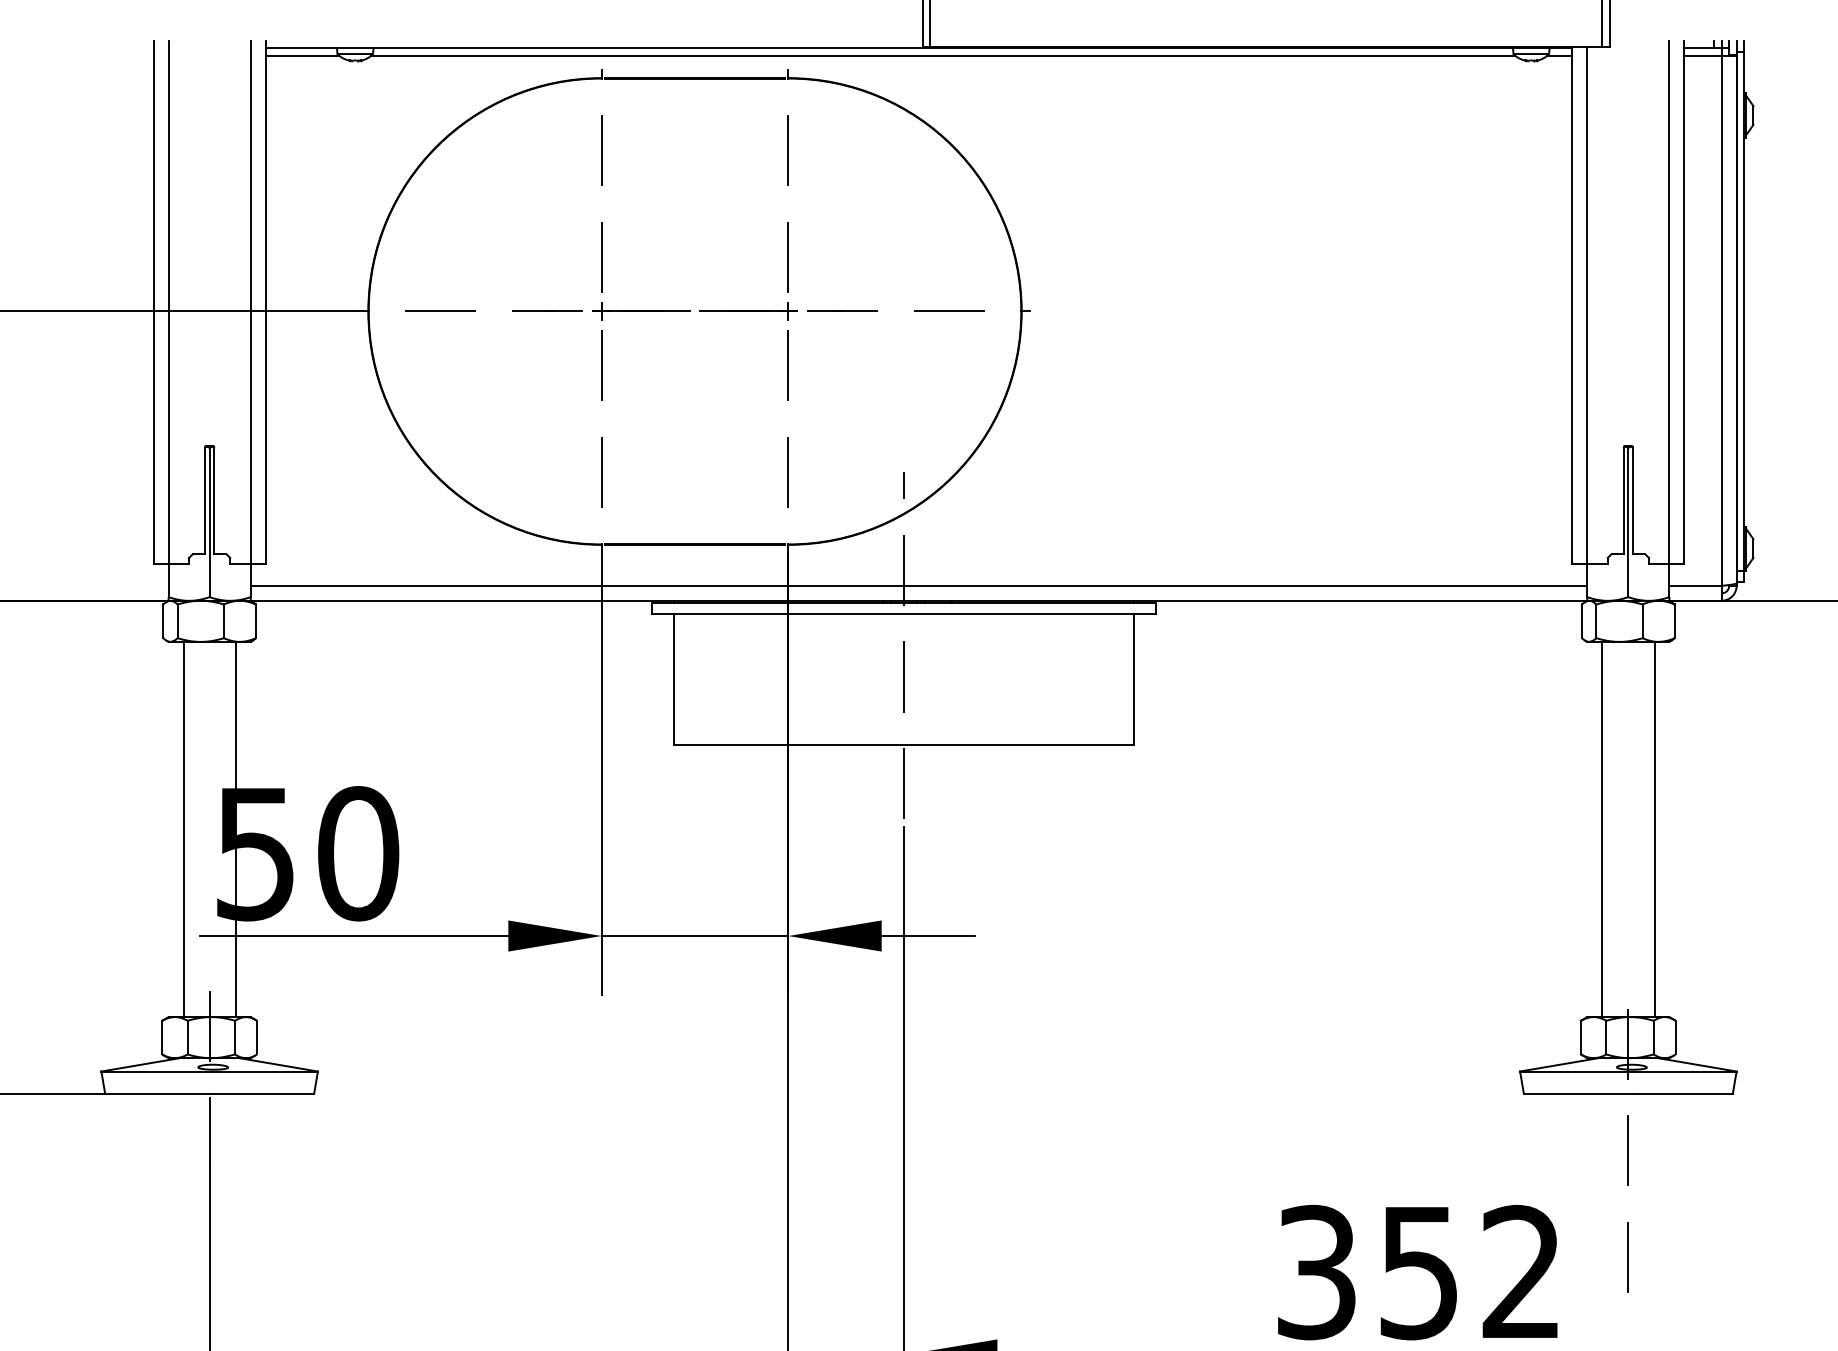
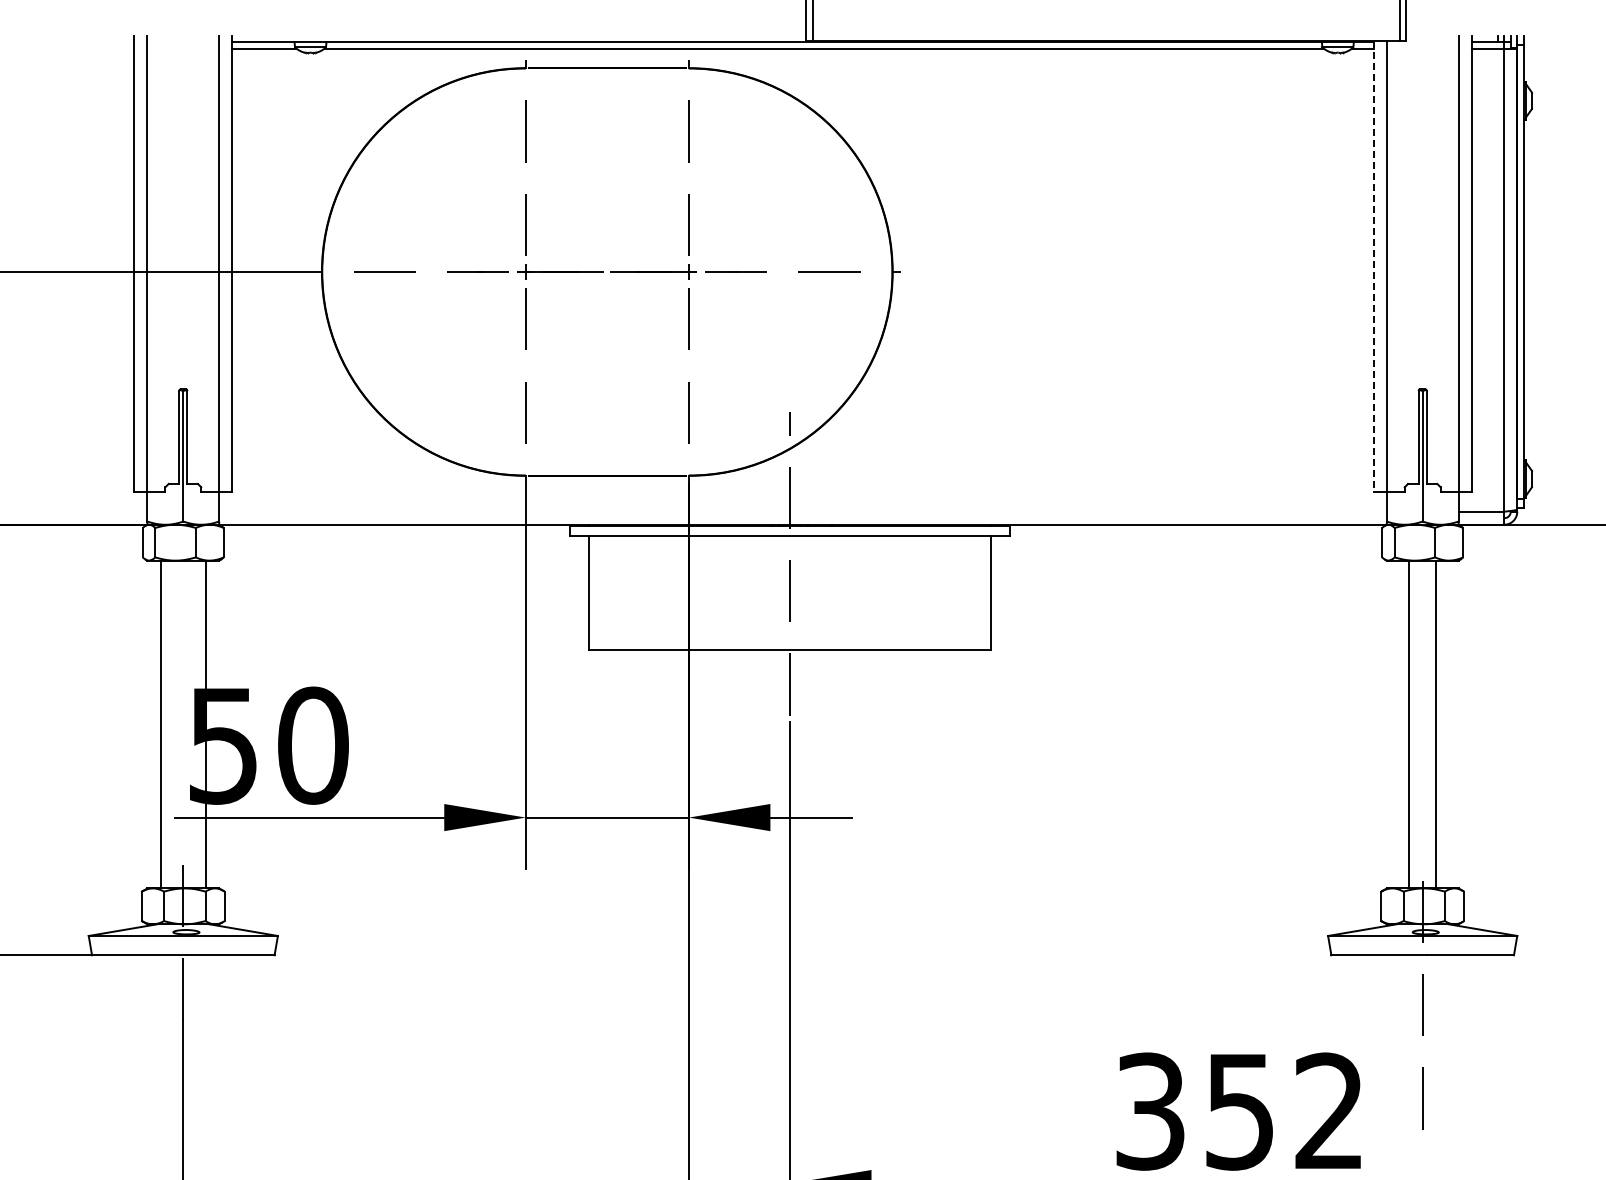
line: (1572, 306) -> (1373, 267), solid -> dashed
line: (918, 585) -> (802, 511), removed
line: (1601, 829) -> (1435, 724), moved
line: (1654, 829) -> (1408, 724), moved

